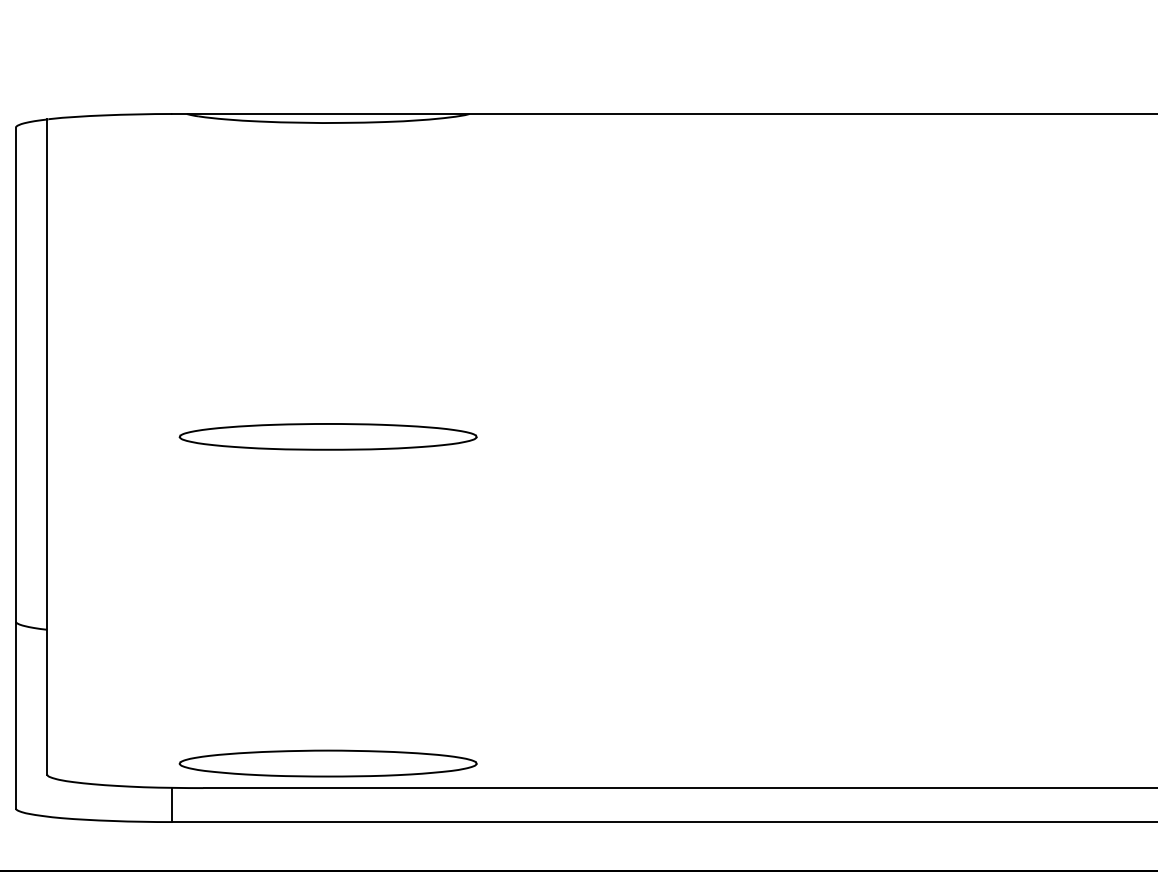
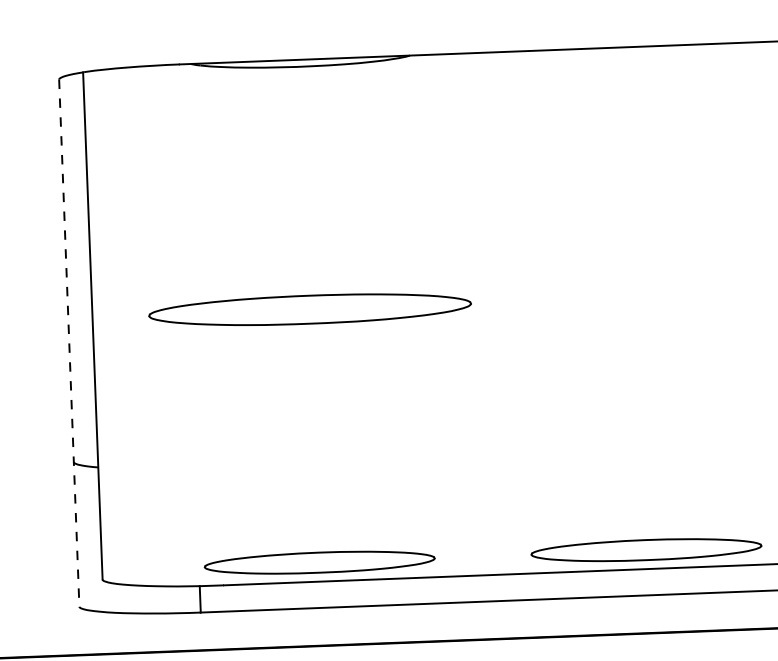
part: (327, 436) -> (309, 309), size x1.4
line: (15, 468) -> (68, 343), solid -> dashed
part: (749, 763) -> (645, 550), added

